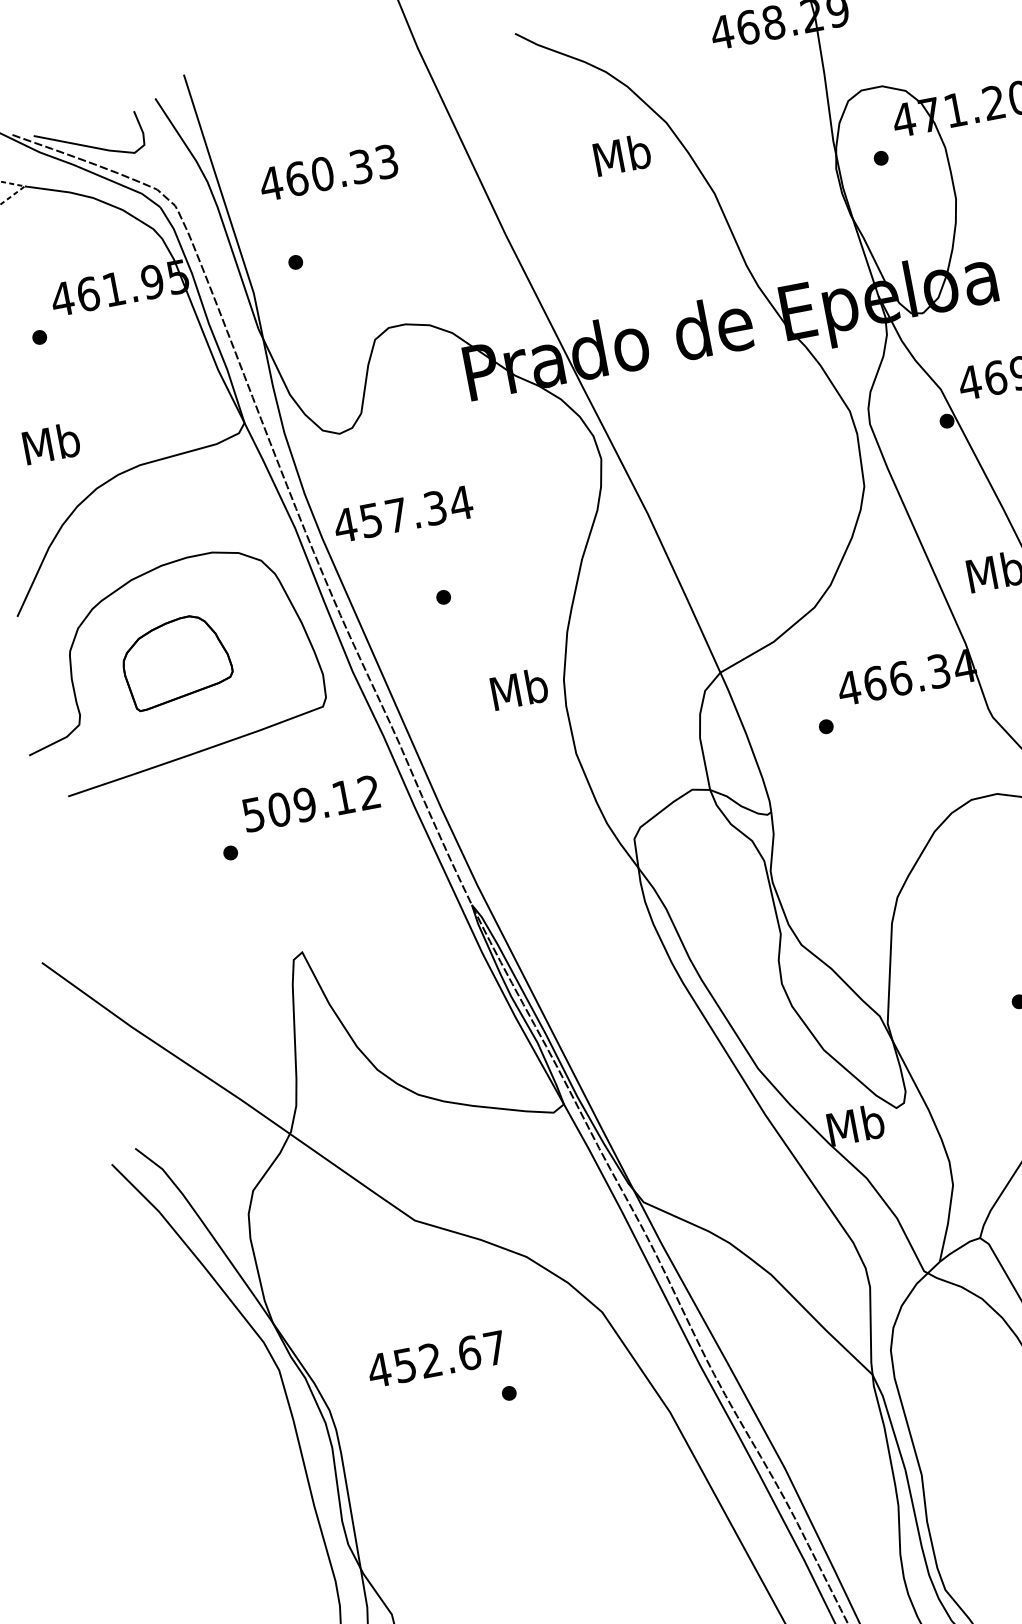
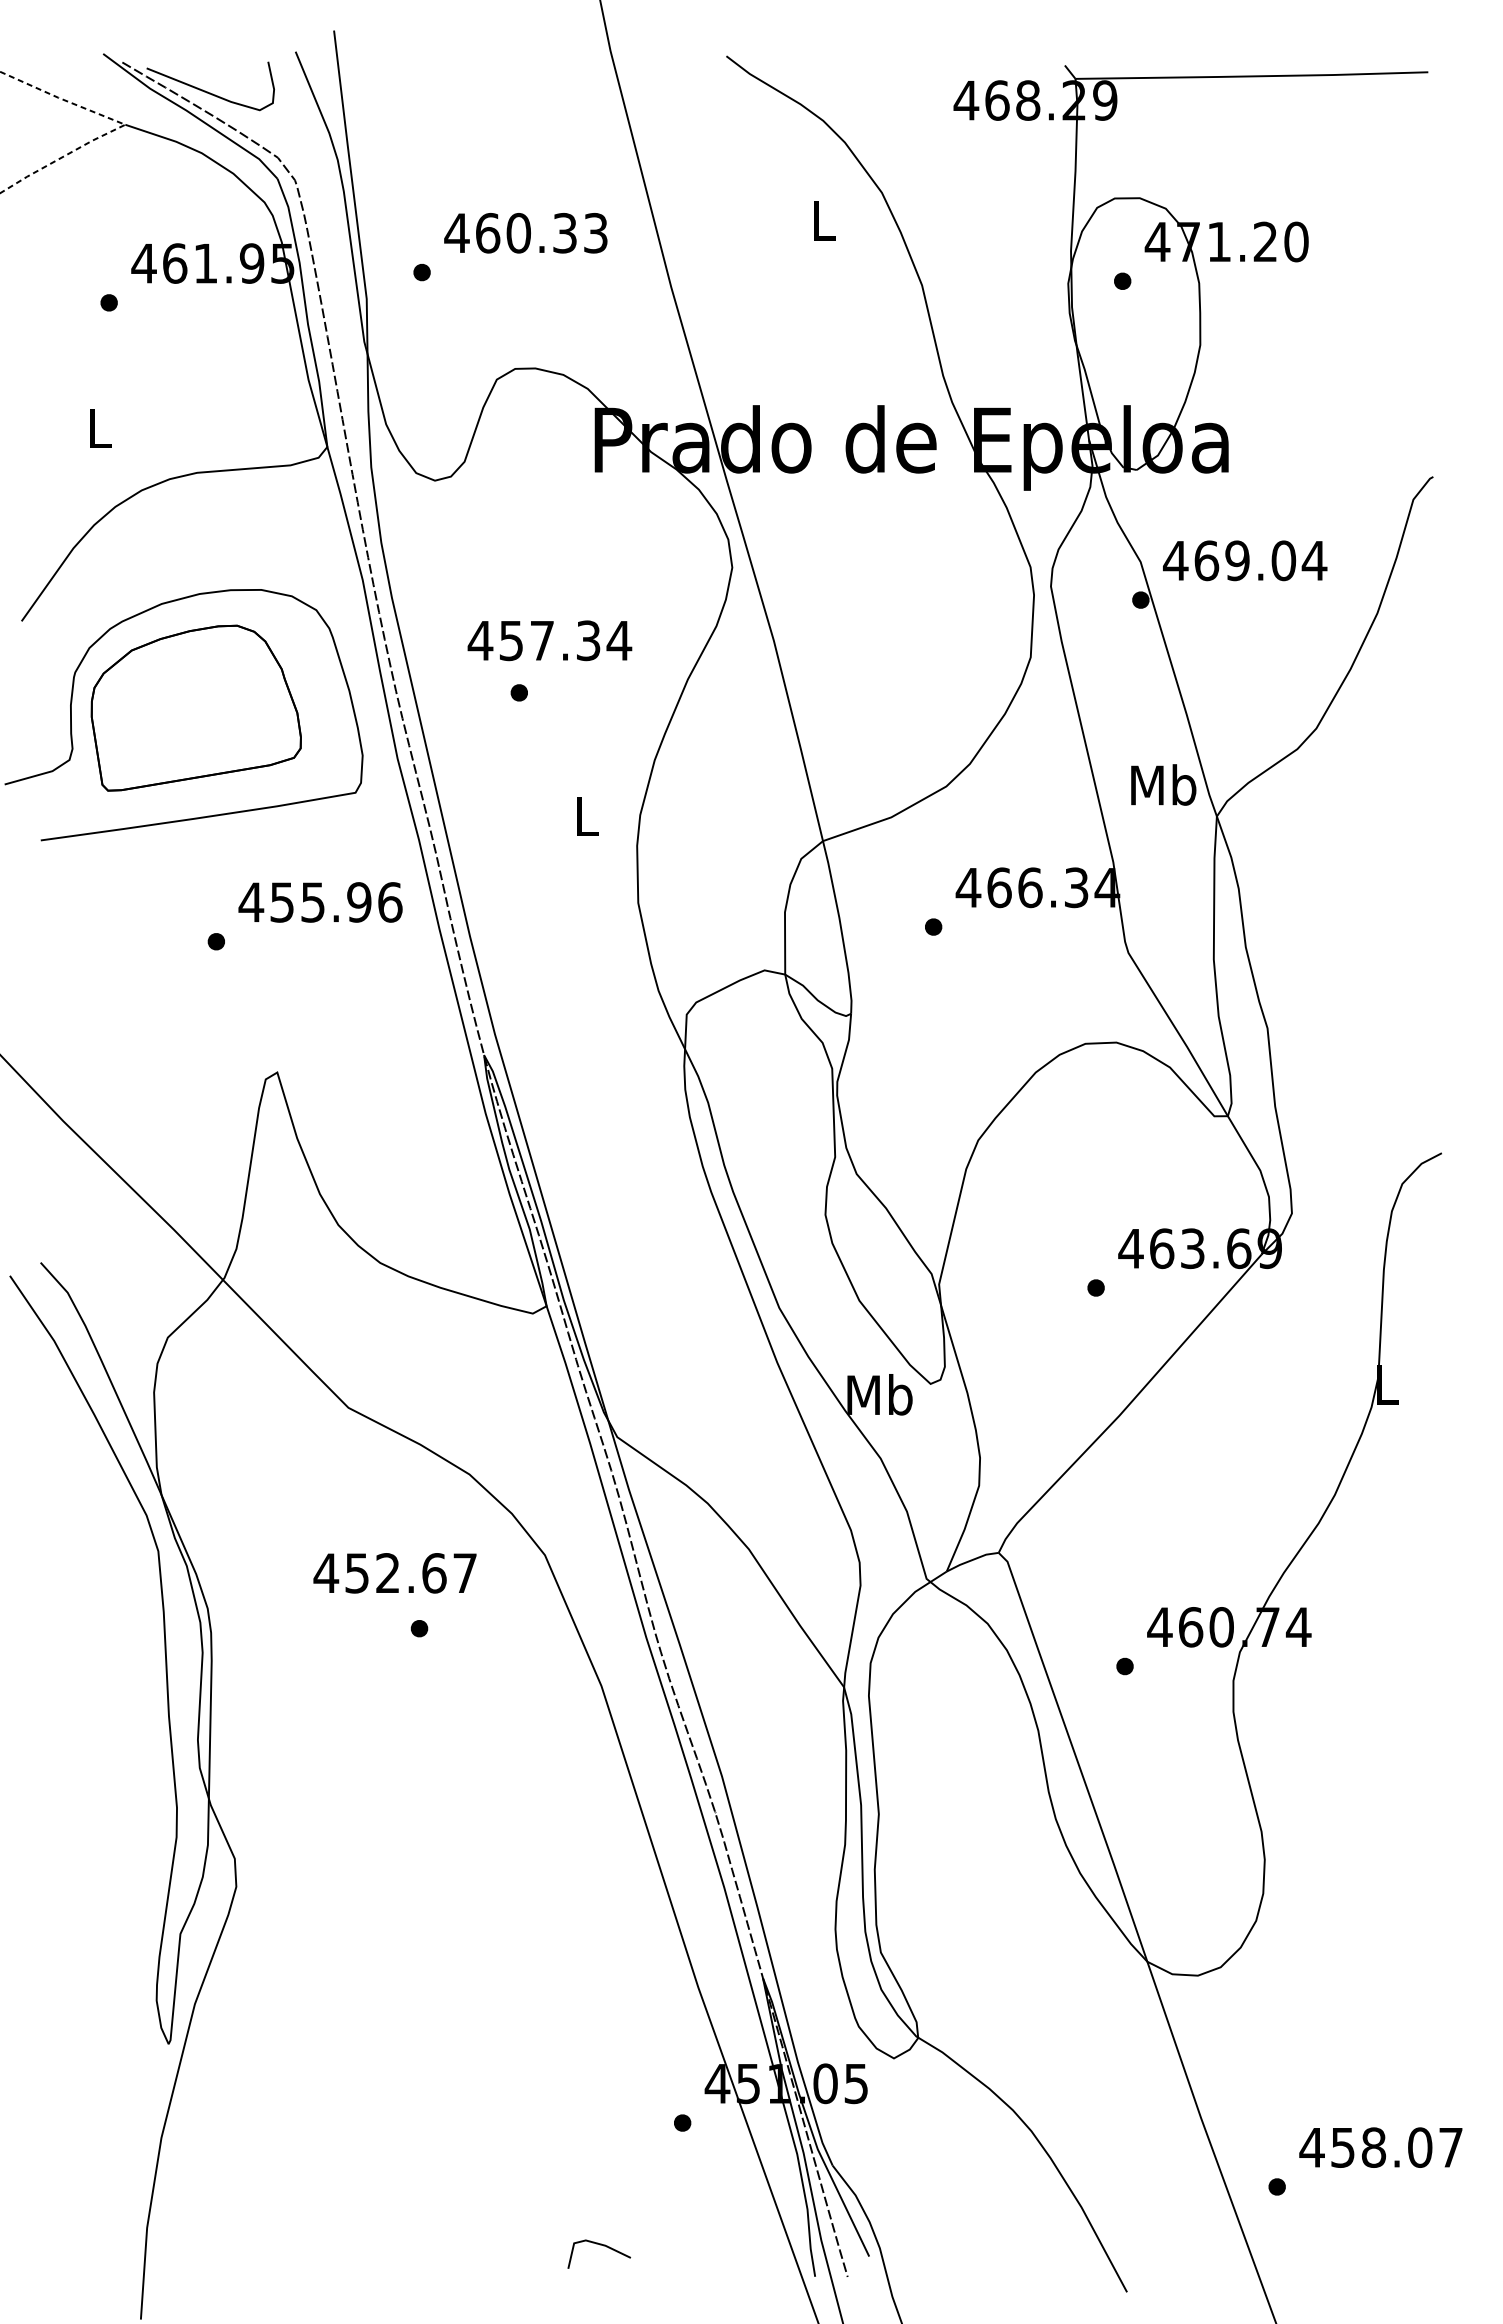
text: (622, 155) -> (823, 220), Mb -> L
text: (328, 173) -> (525, 233), moved
text: (51, 443) -> (99, 428), Mb -> L
text: (402, 514) -> (549, 640), moved
part: (176, 661) -> (195, 707), size x1.67
text: (519, 688) -> (586, 815), Mb -> L
text: (311, 803) -> (320, 902), 509.12 -> 455.96
text: (436, 1359) -> (394, 1573), moved

